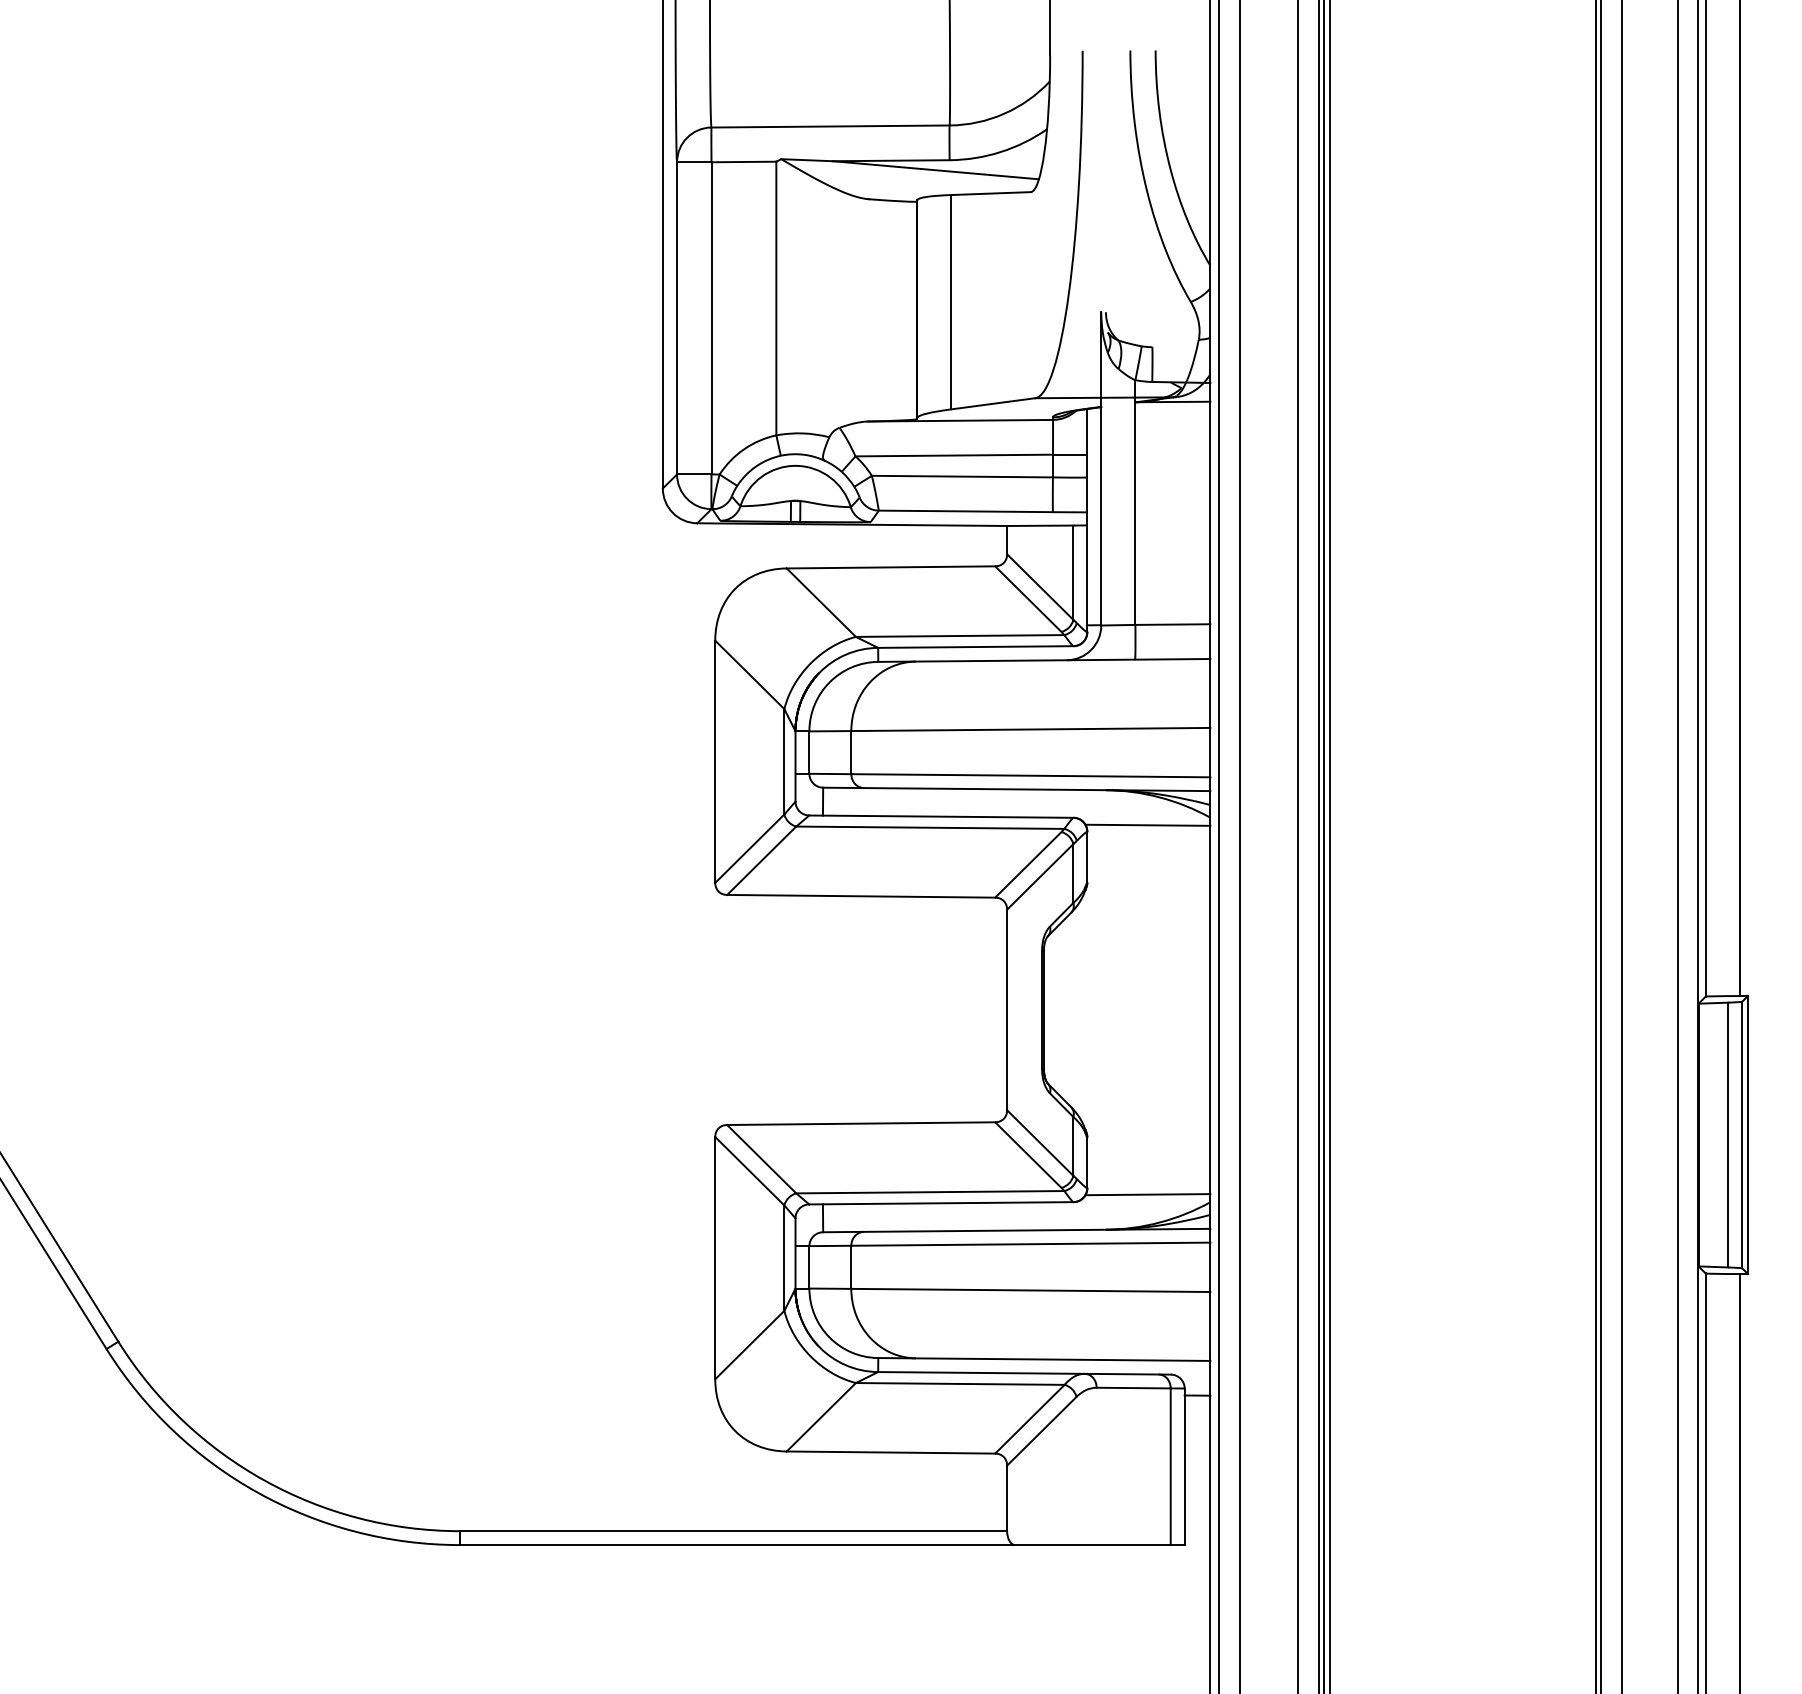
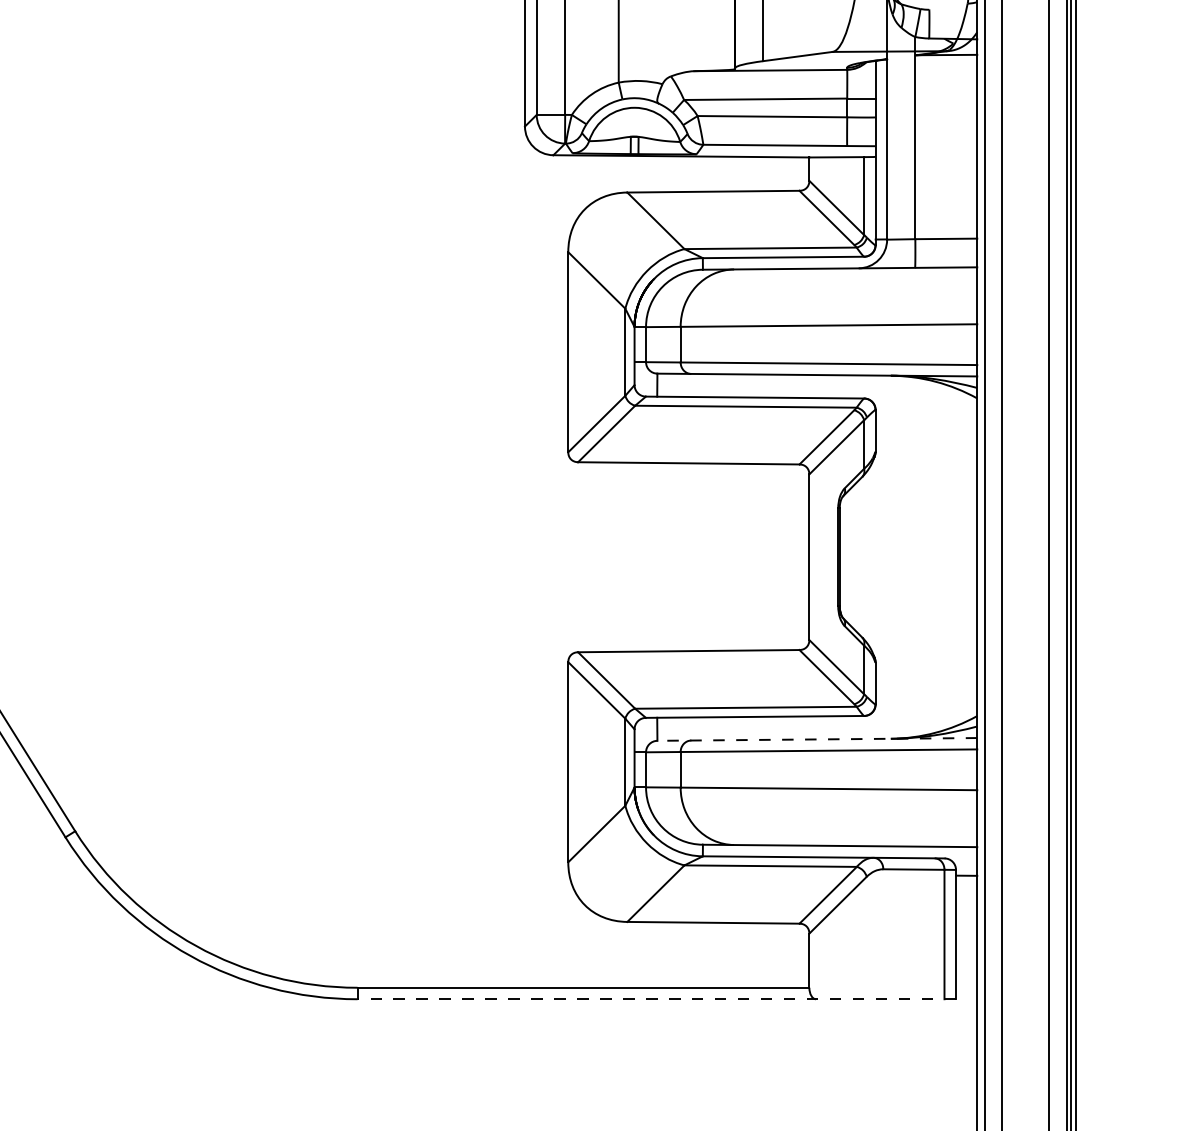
line: (1147, 824) -> (925, 404), removed
line: (1147, 1194) -> (925, 709), removed
line: (1016, 1230) -> (817, 739), solid -> dashed
line: (821, 1545) -> (656, 999), solid -> dashed

